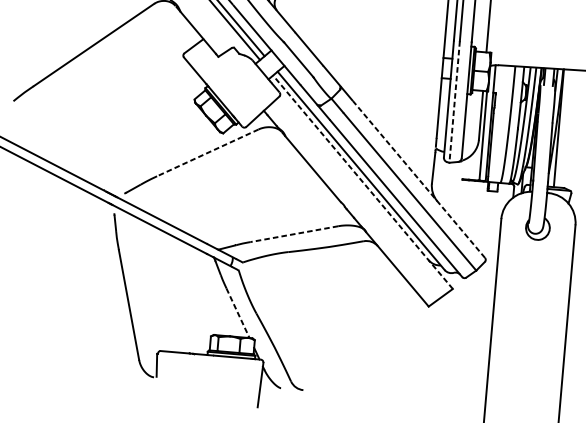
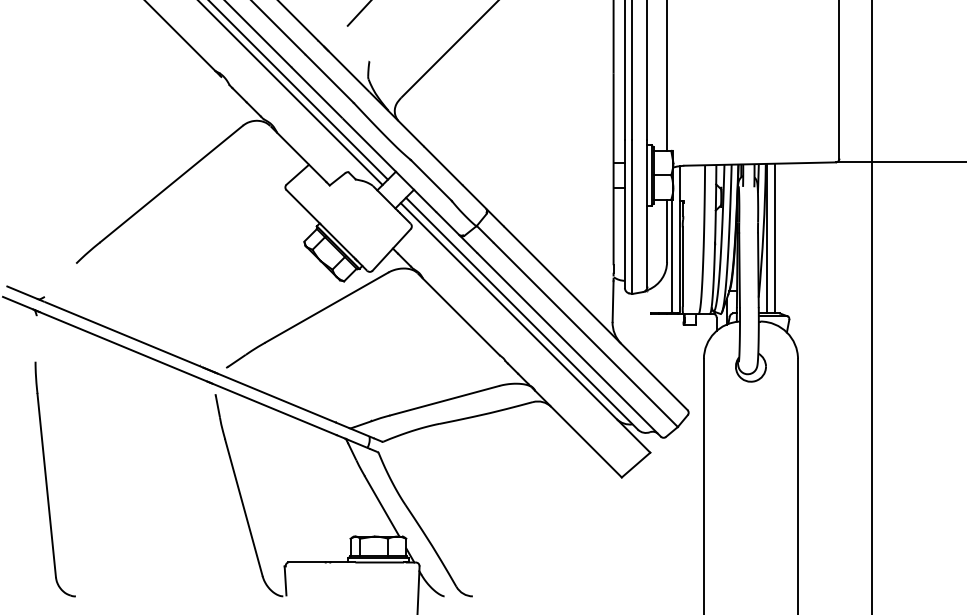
line: (454, 102) -> (632, 217), dashed -> solid
line: (565, 128) -> (774, 238), added
line: (207, 152) -> (326, 307), dashed -> solid
line: (418, 179) -> (595, 318), dashed -> solid
line: (362, 181) -> (525, 327), dashed -> solid
line: (294, 233) -> (444, 400), dashed -> solid
line: (238, 313) -> (382, 506), dashed -> solid

